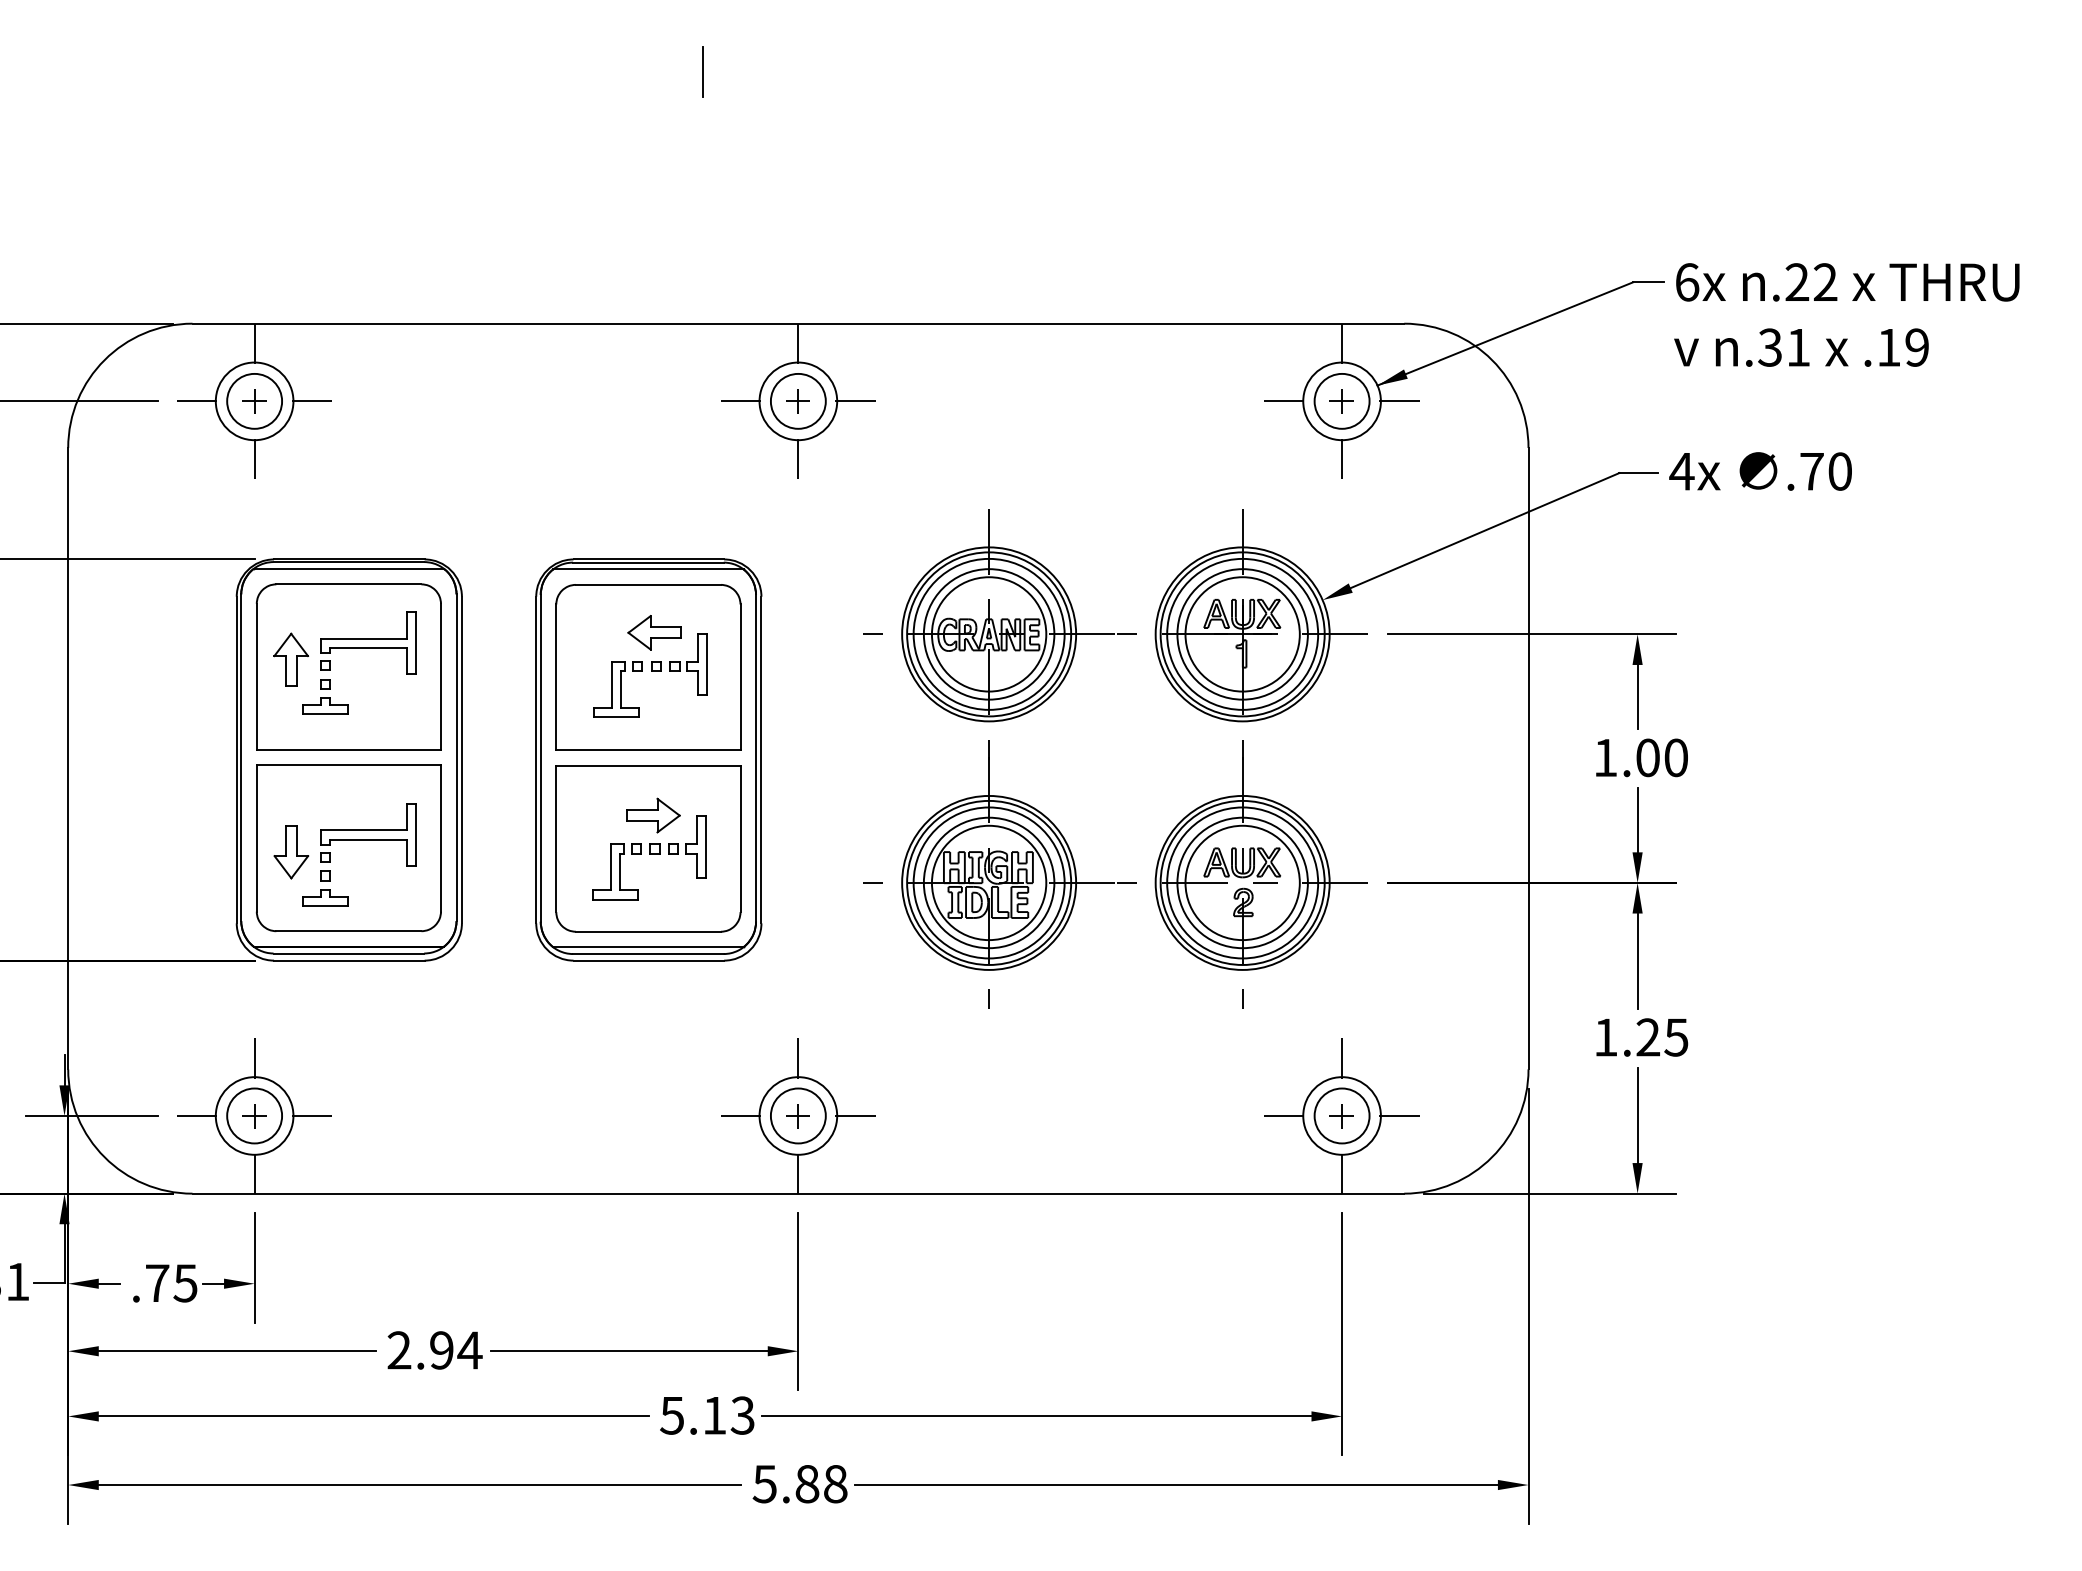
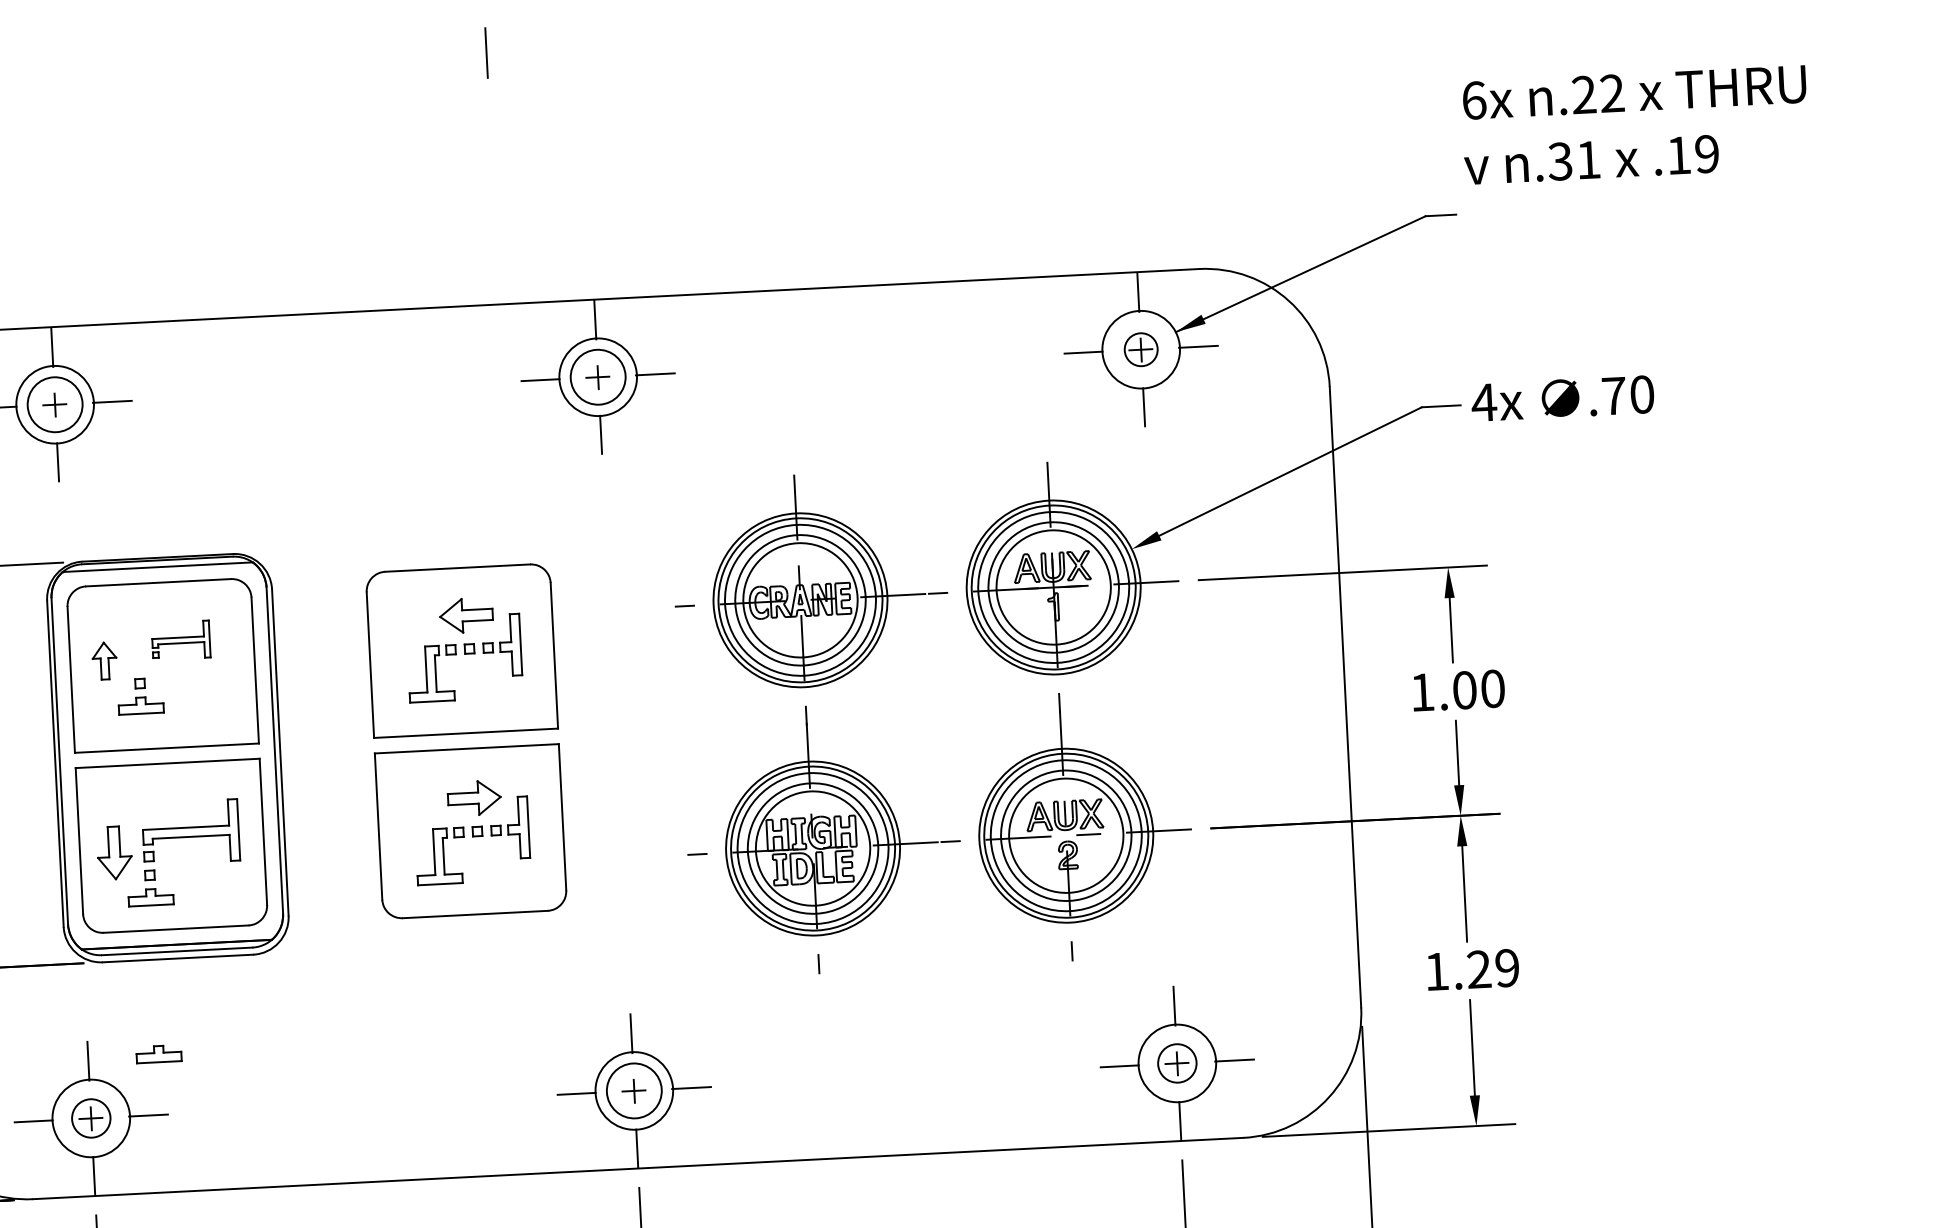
text: (1846, 314) -> (1634, 124), moved
circle: (1341, 400) -> (1140, 348), size x0.6
part: (368, 642) -> (181, 639), size x0.6
part: (290, 659) -> (104, 660), size x0.7
part: (648, 759) -> (466, 742), removed
text: (1676, 1037) -> (1507, 968), 1.25 -> 1.29
part: (325, 1054) -> (158, 1053), added
circle: (254, 1115) -> (91, 1117), size x0.7
circle: (1341, 1115) -> (1176, 1062), size x0.7

